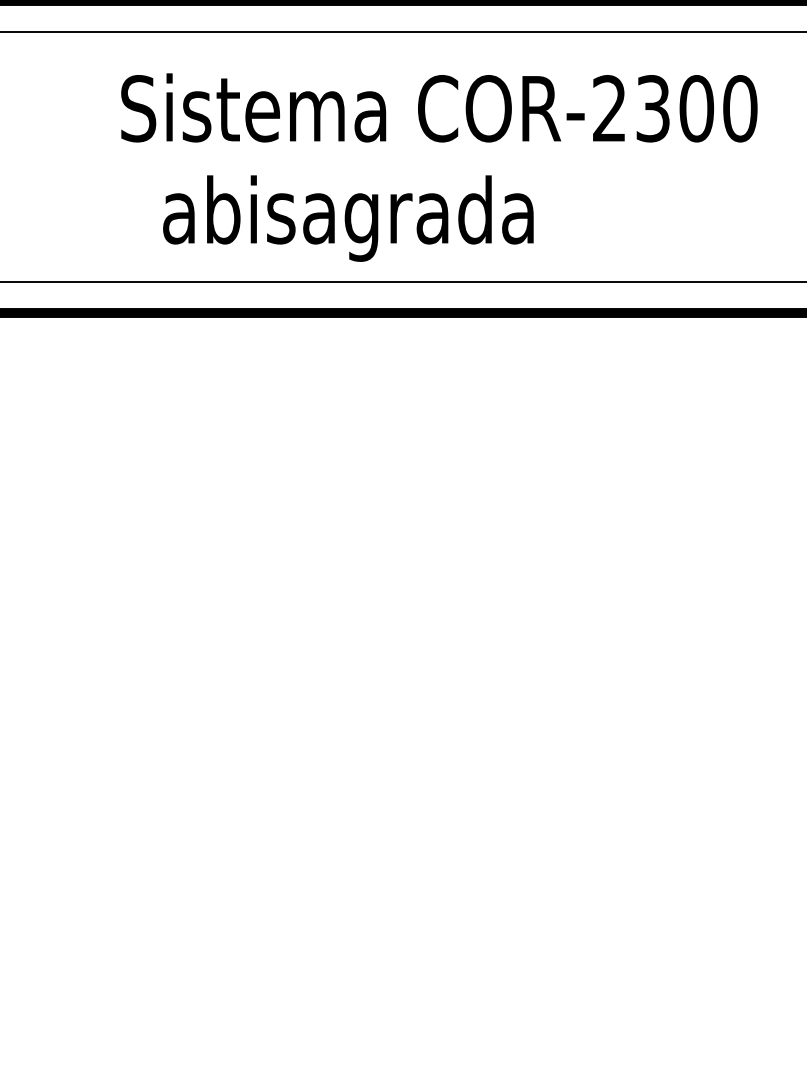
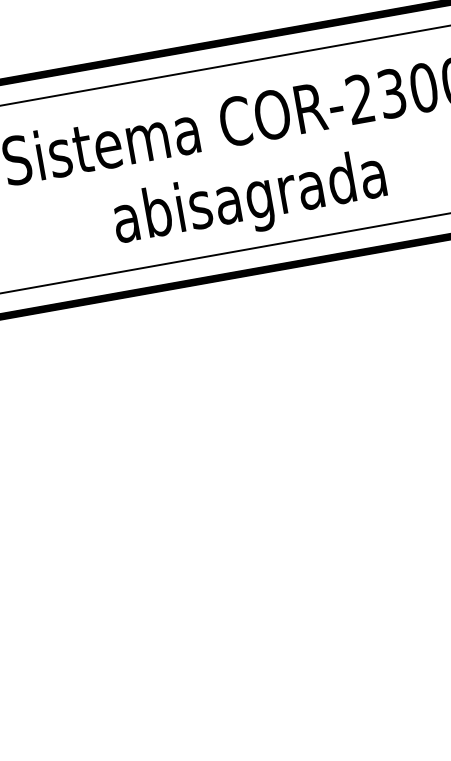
text: (348, 218) -> (250, 201), moved

